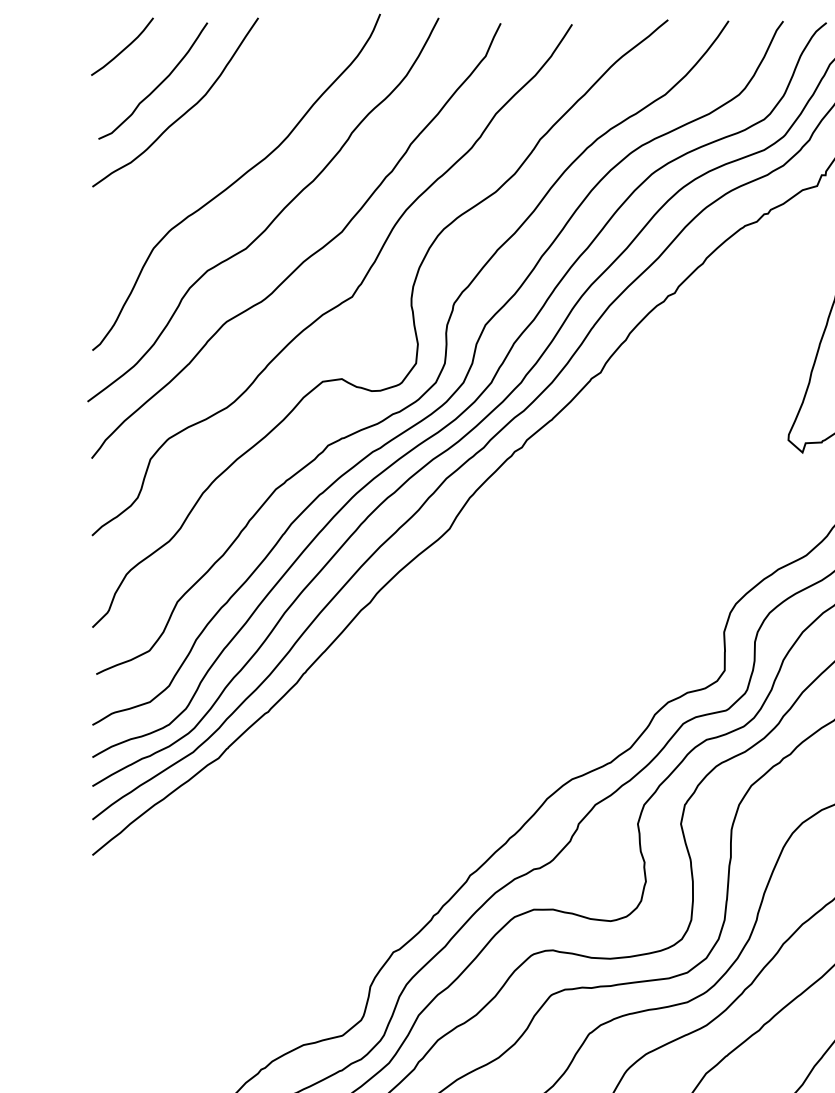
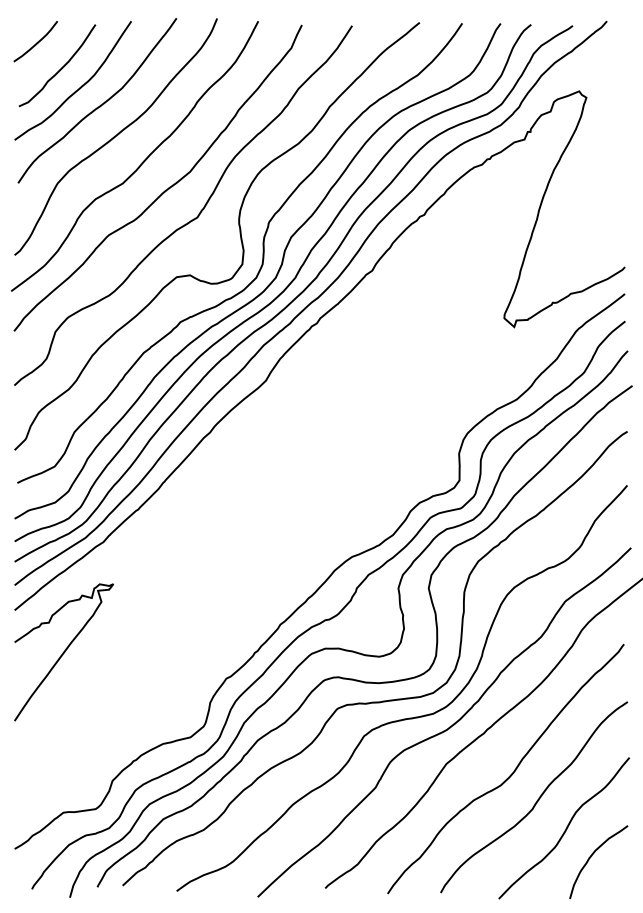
curve: (214, 136) -> (100, 104), added
curve: (161, 915) -> (63, 652), added

